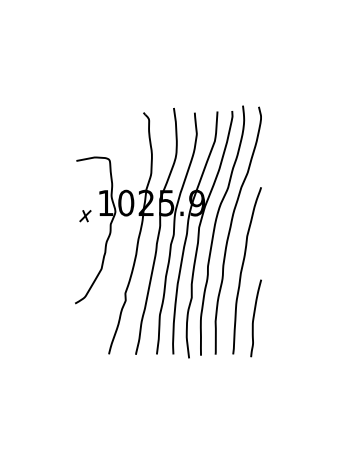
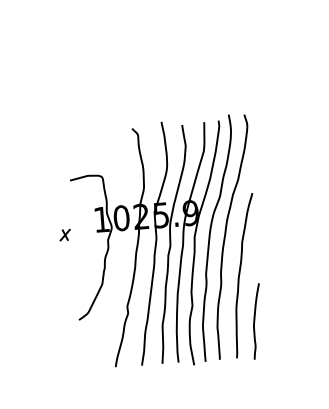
part: (85, 216) -> (65, 235), moved

